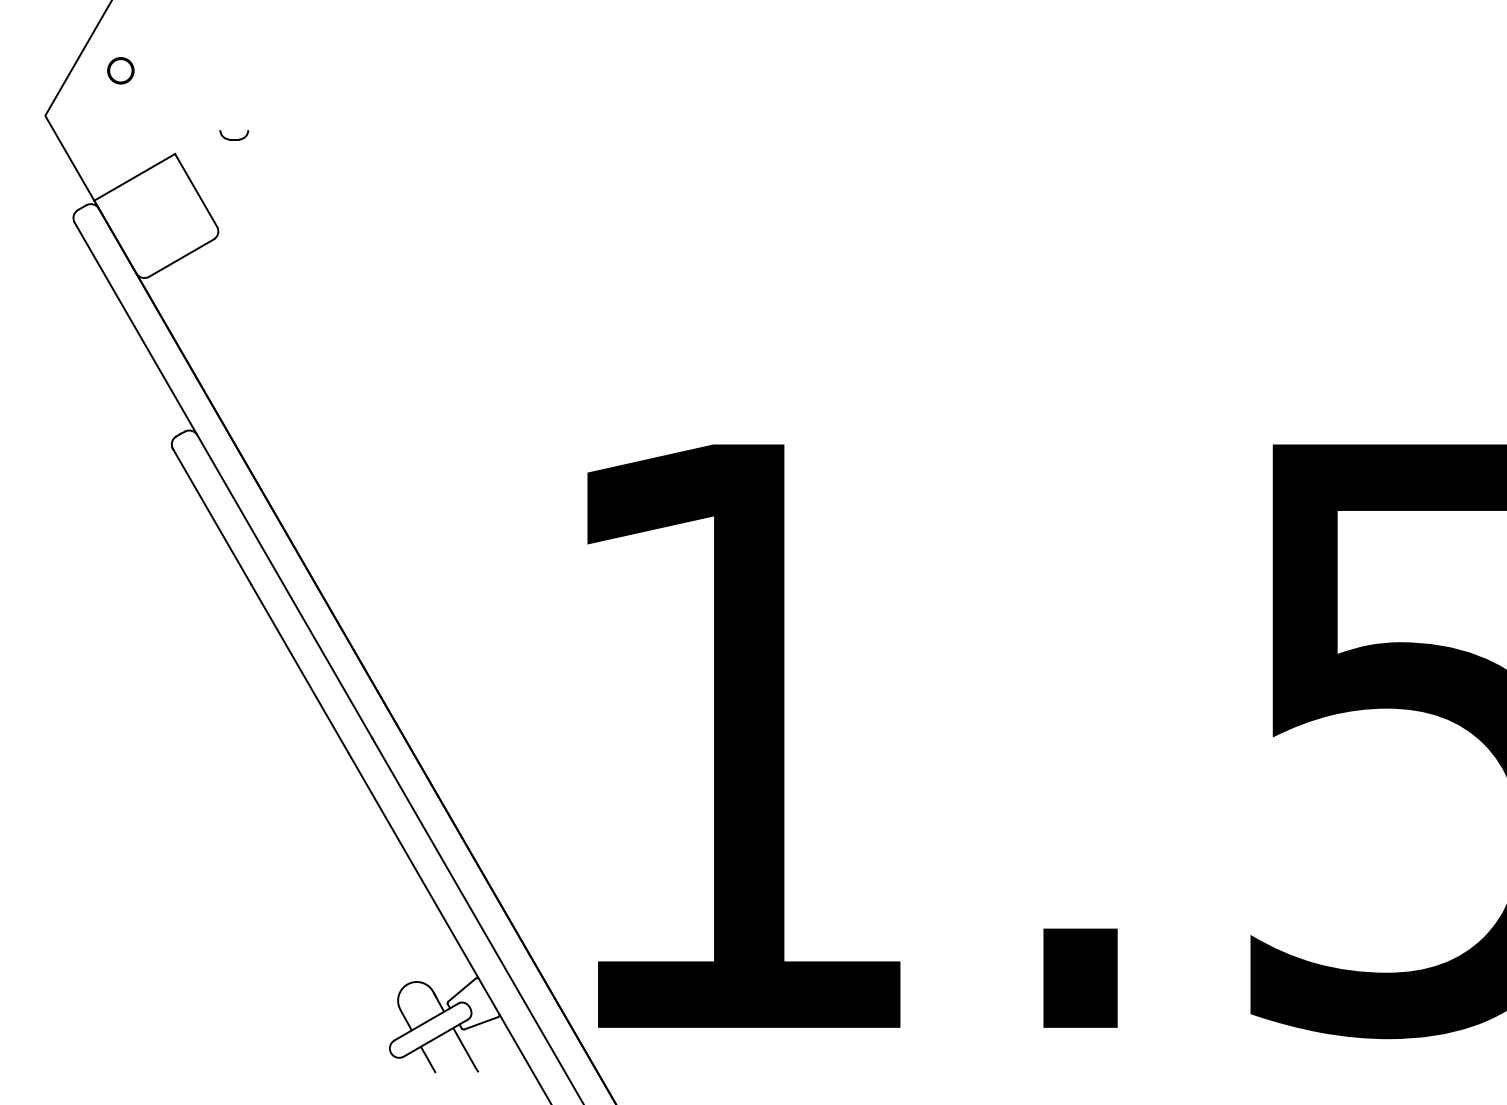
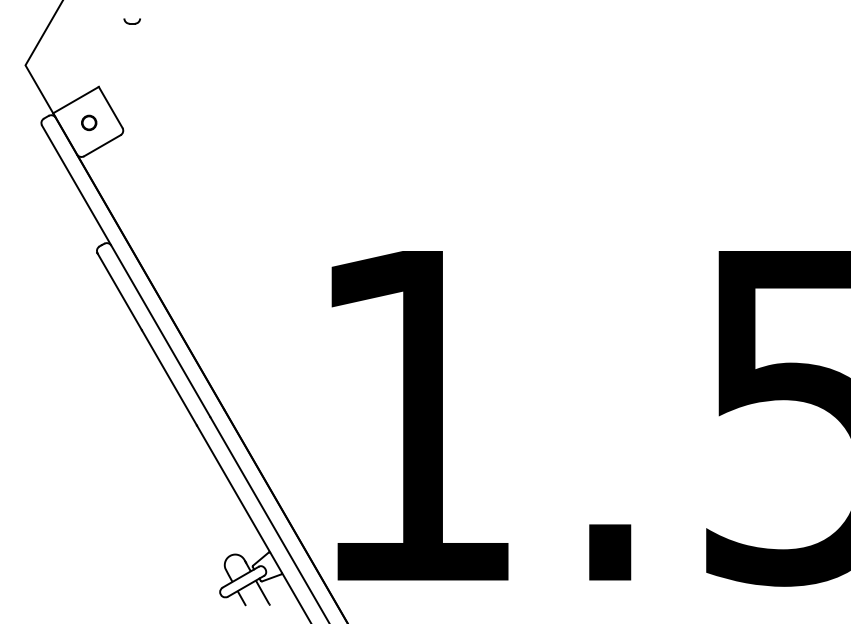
part: (121, 70) -> (89, 122), moved
part: (232, 135) -> (131, 21), moved

